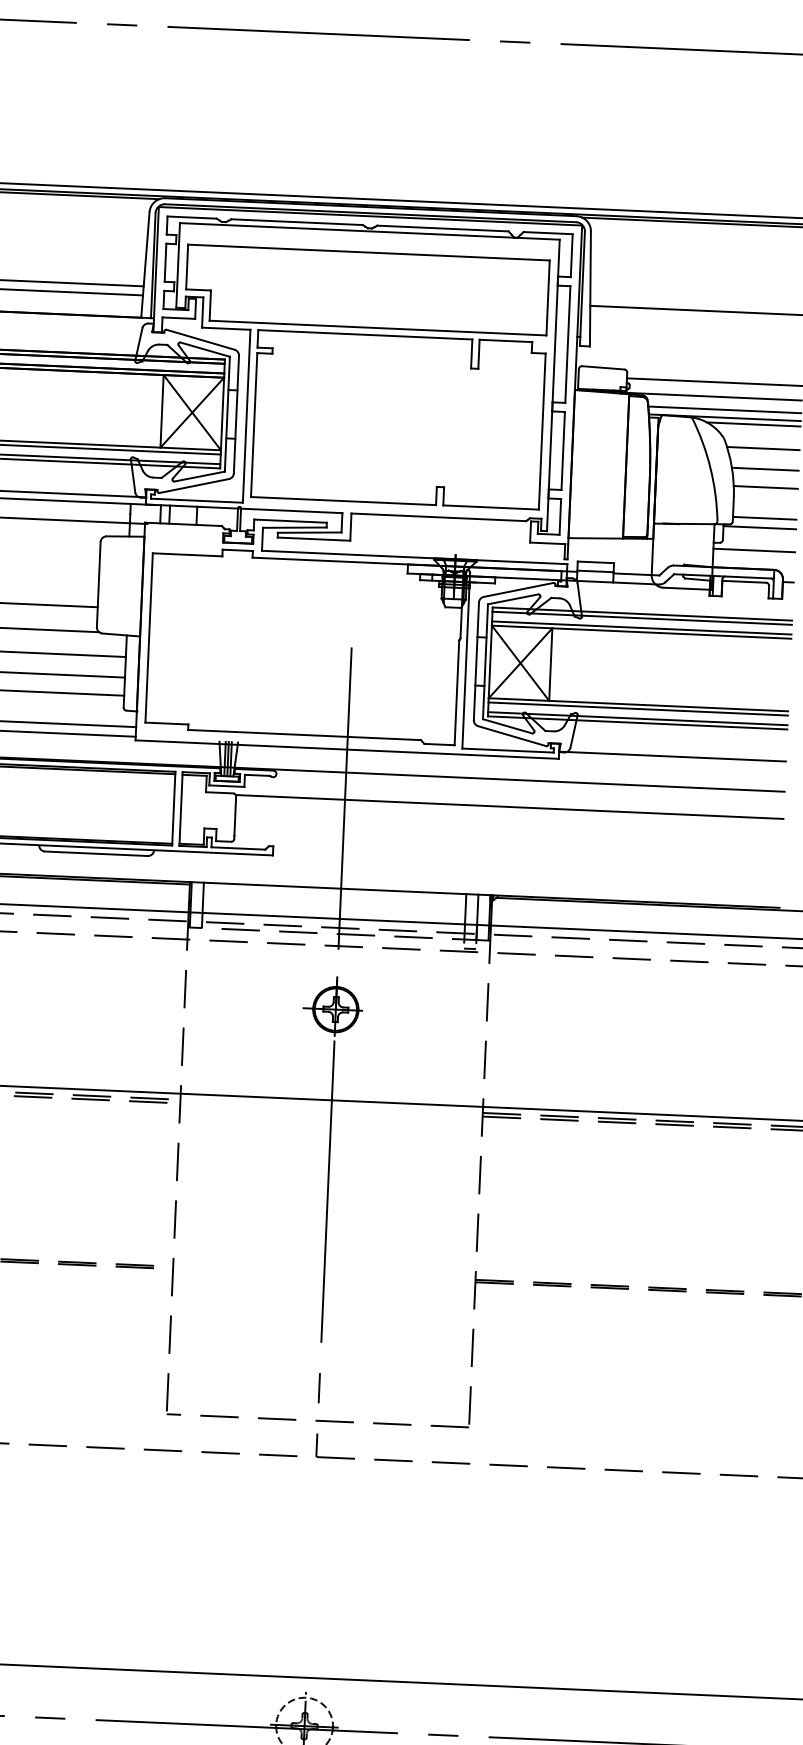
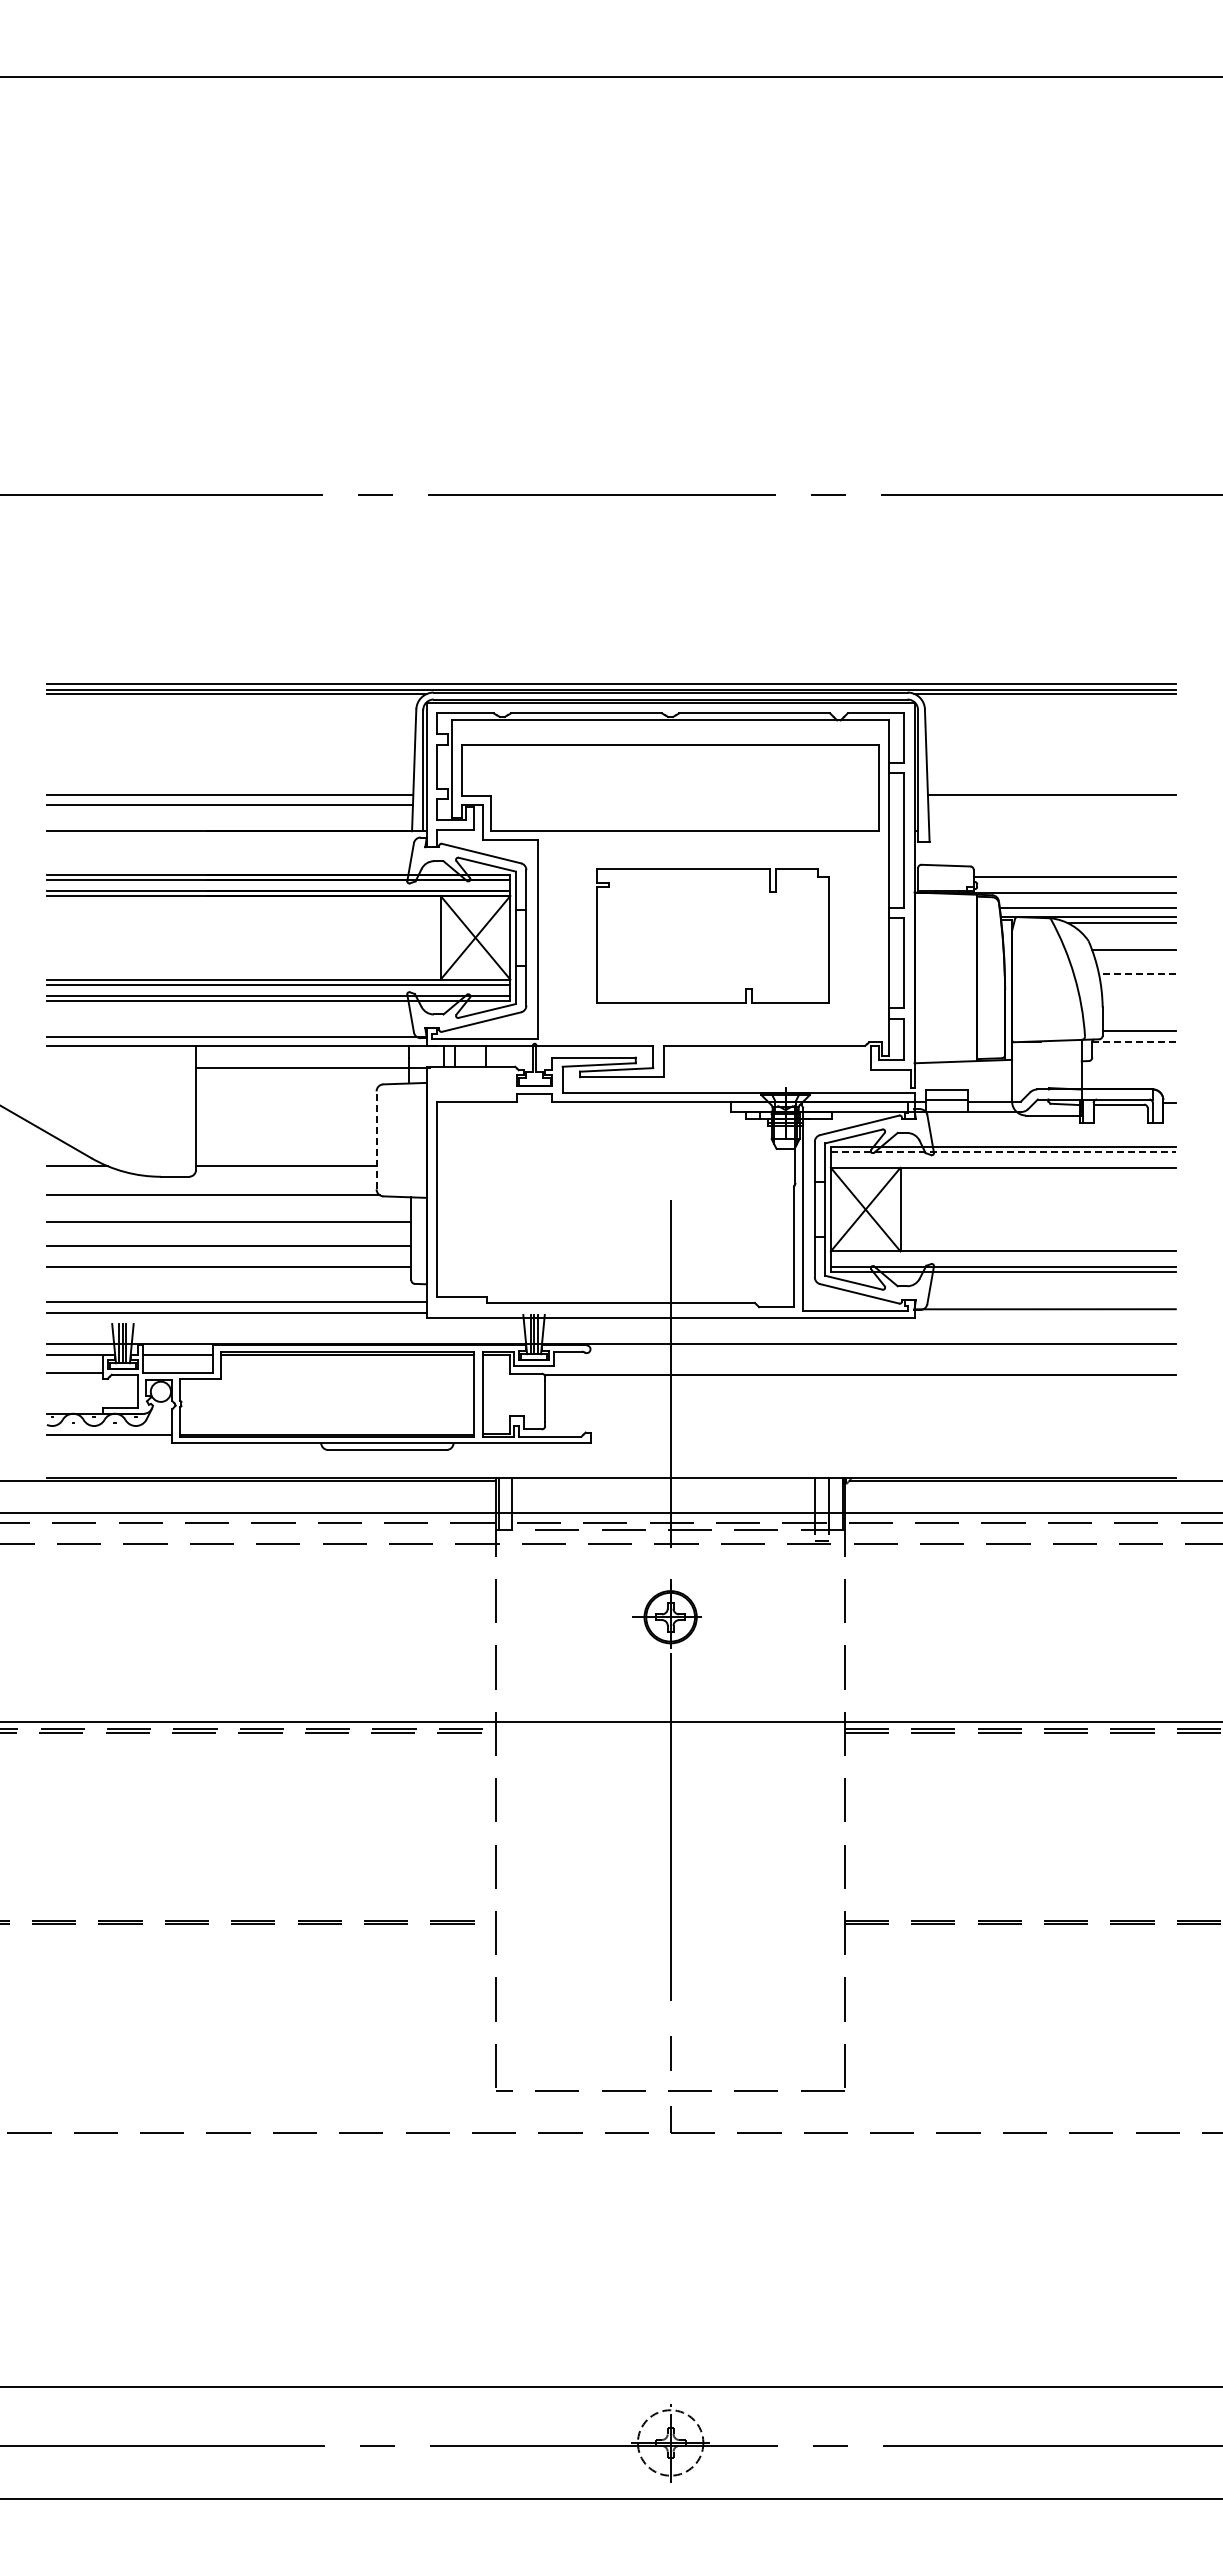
part: (398, 419) -> (712, 935), size x0.7
line: (764, 469) -> (1136, 974), solid -> dashed
line: (765, 487) -> (1138, 995), removed
line: (760, 527) -> (1134, 1041), solid -> dashed
line: (753, 550) -> (1128, 1068), removed
line: (98, 583) -> (376, 1139), solid -> dashed
line: (642, 618) -> (1003, 1151), solid -> dashed
line: (641, 627) -> (1002, 1162), removed
line: (637, 709) -> (1002, 1256), removed

